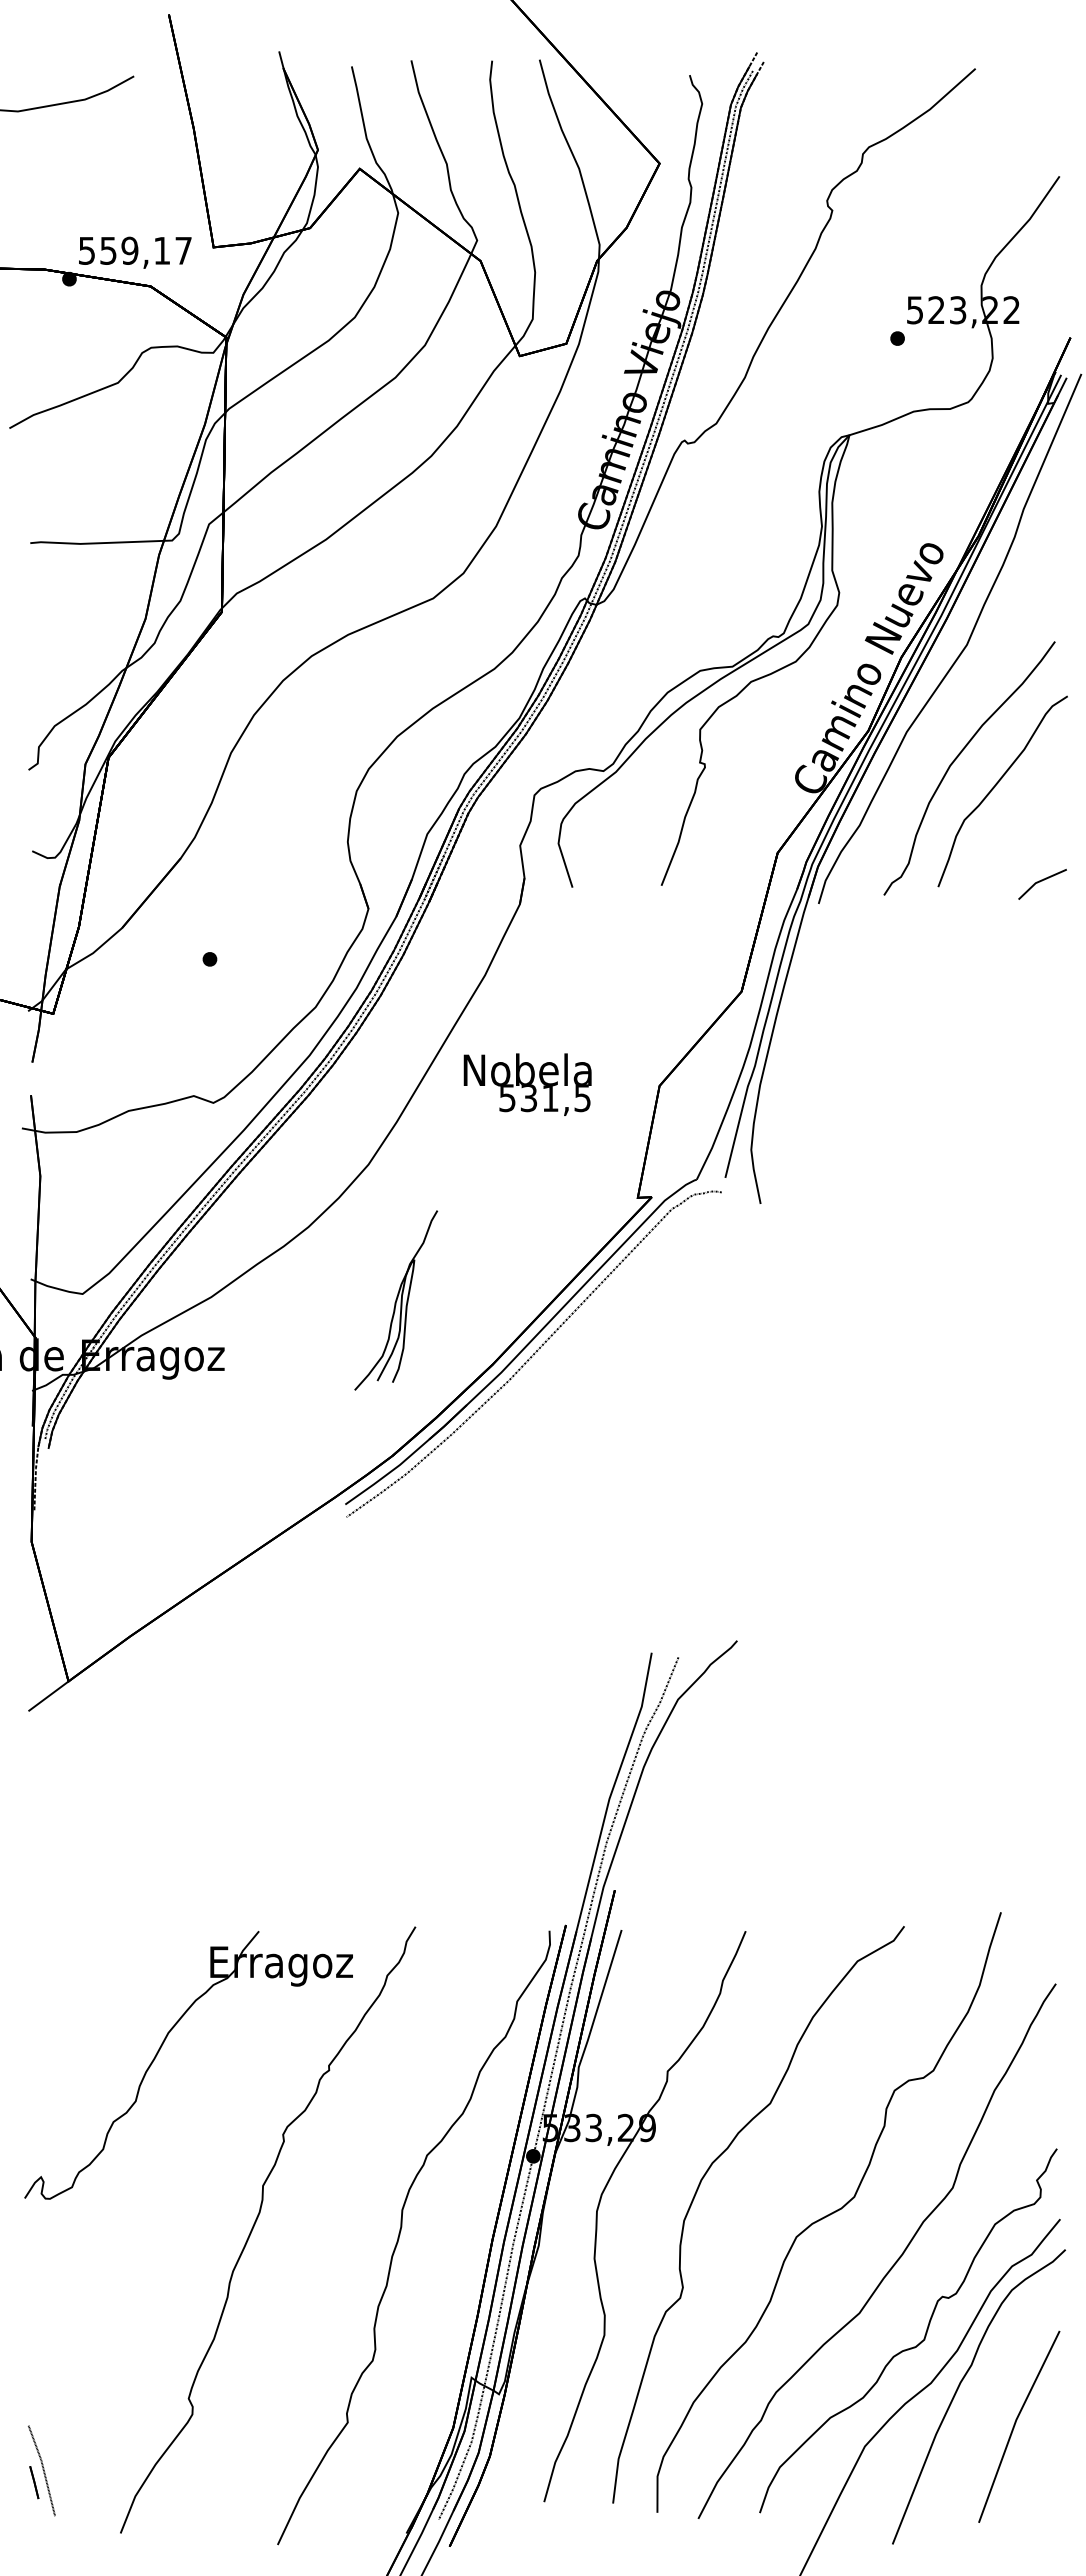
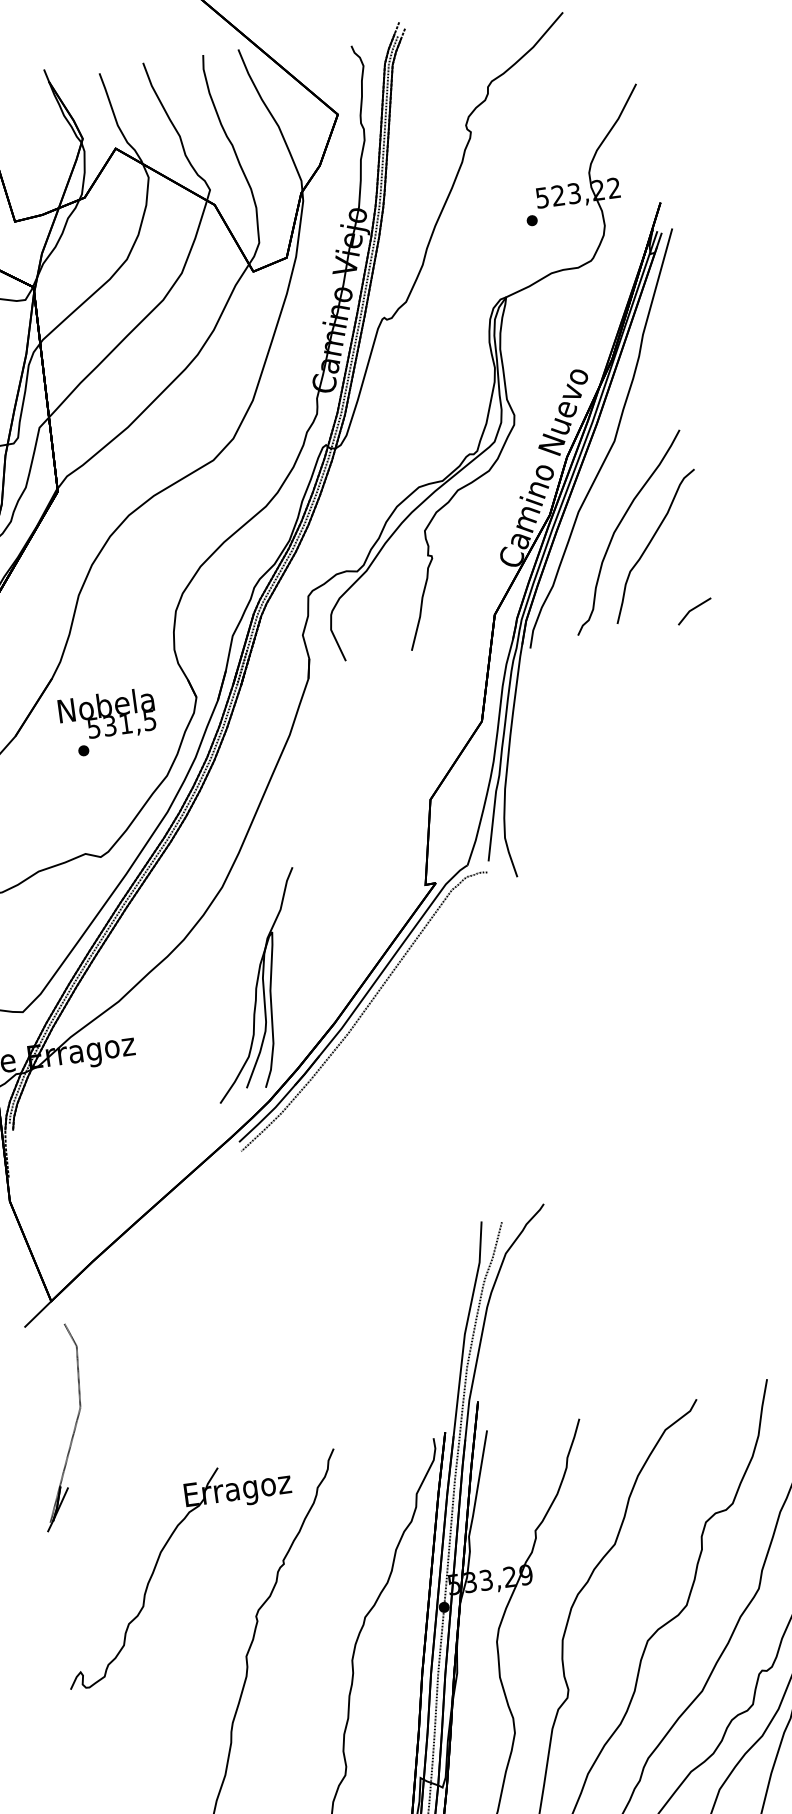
text: (527, 1084) -> (107, 715), moved
part: (395, 1300) -> (255, 985), size x1.67
part: (74, 1857) -> (73, 1431), added

